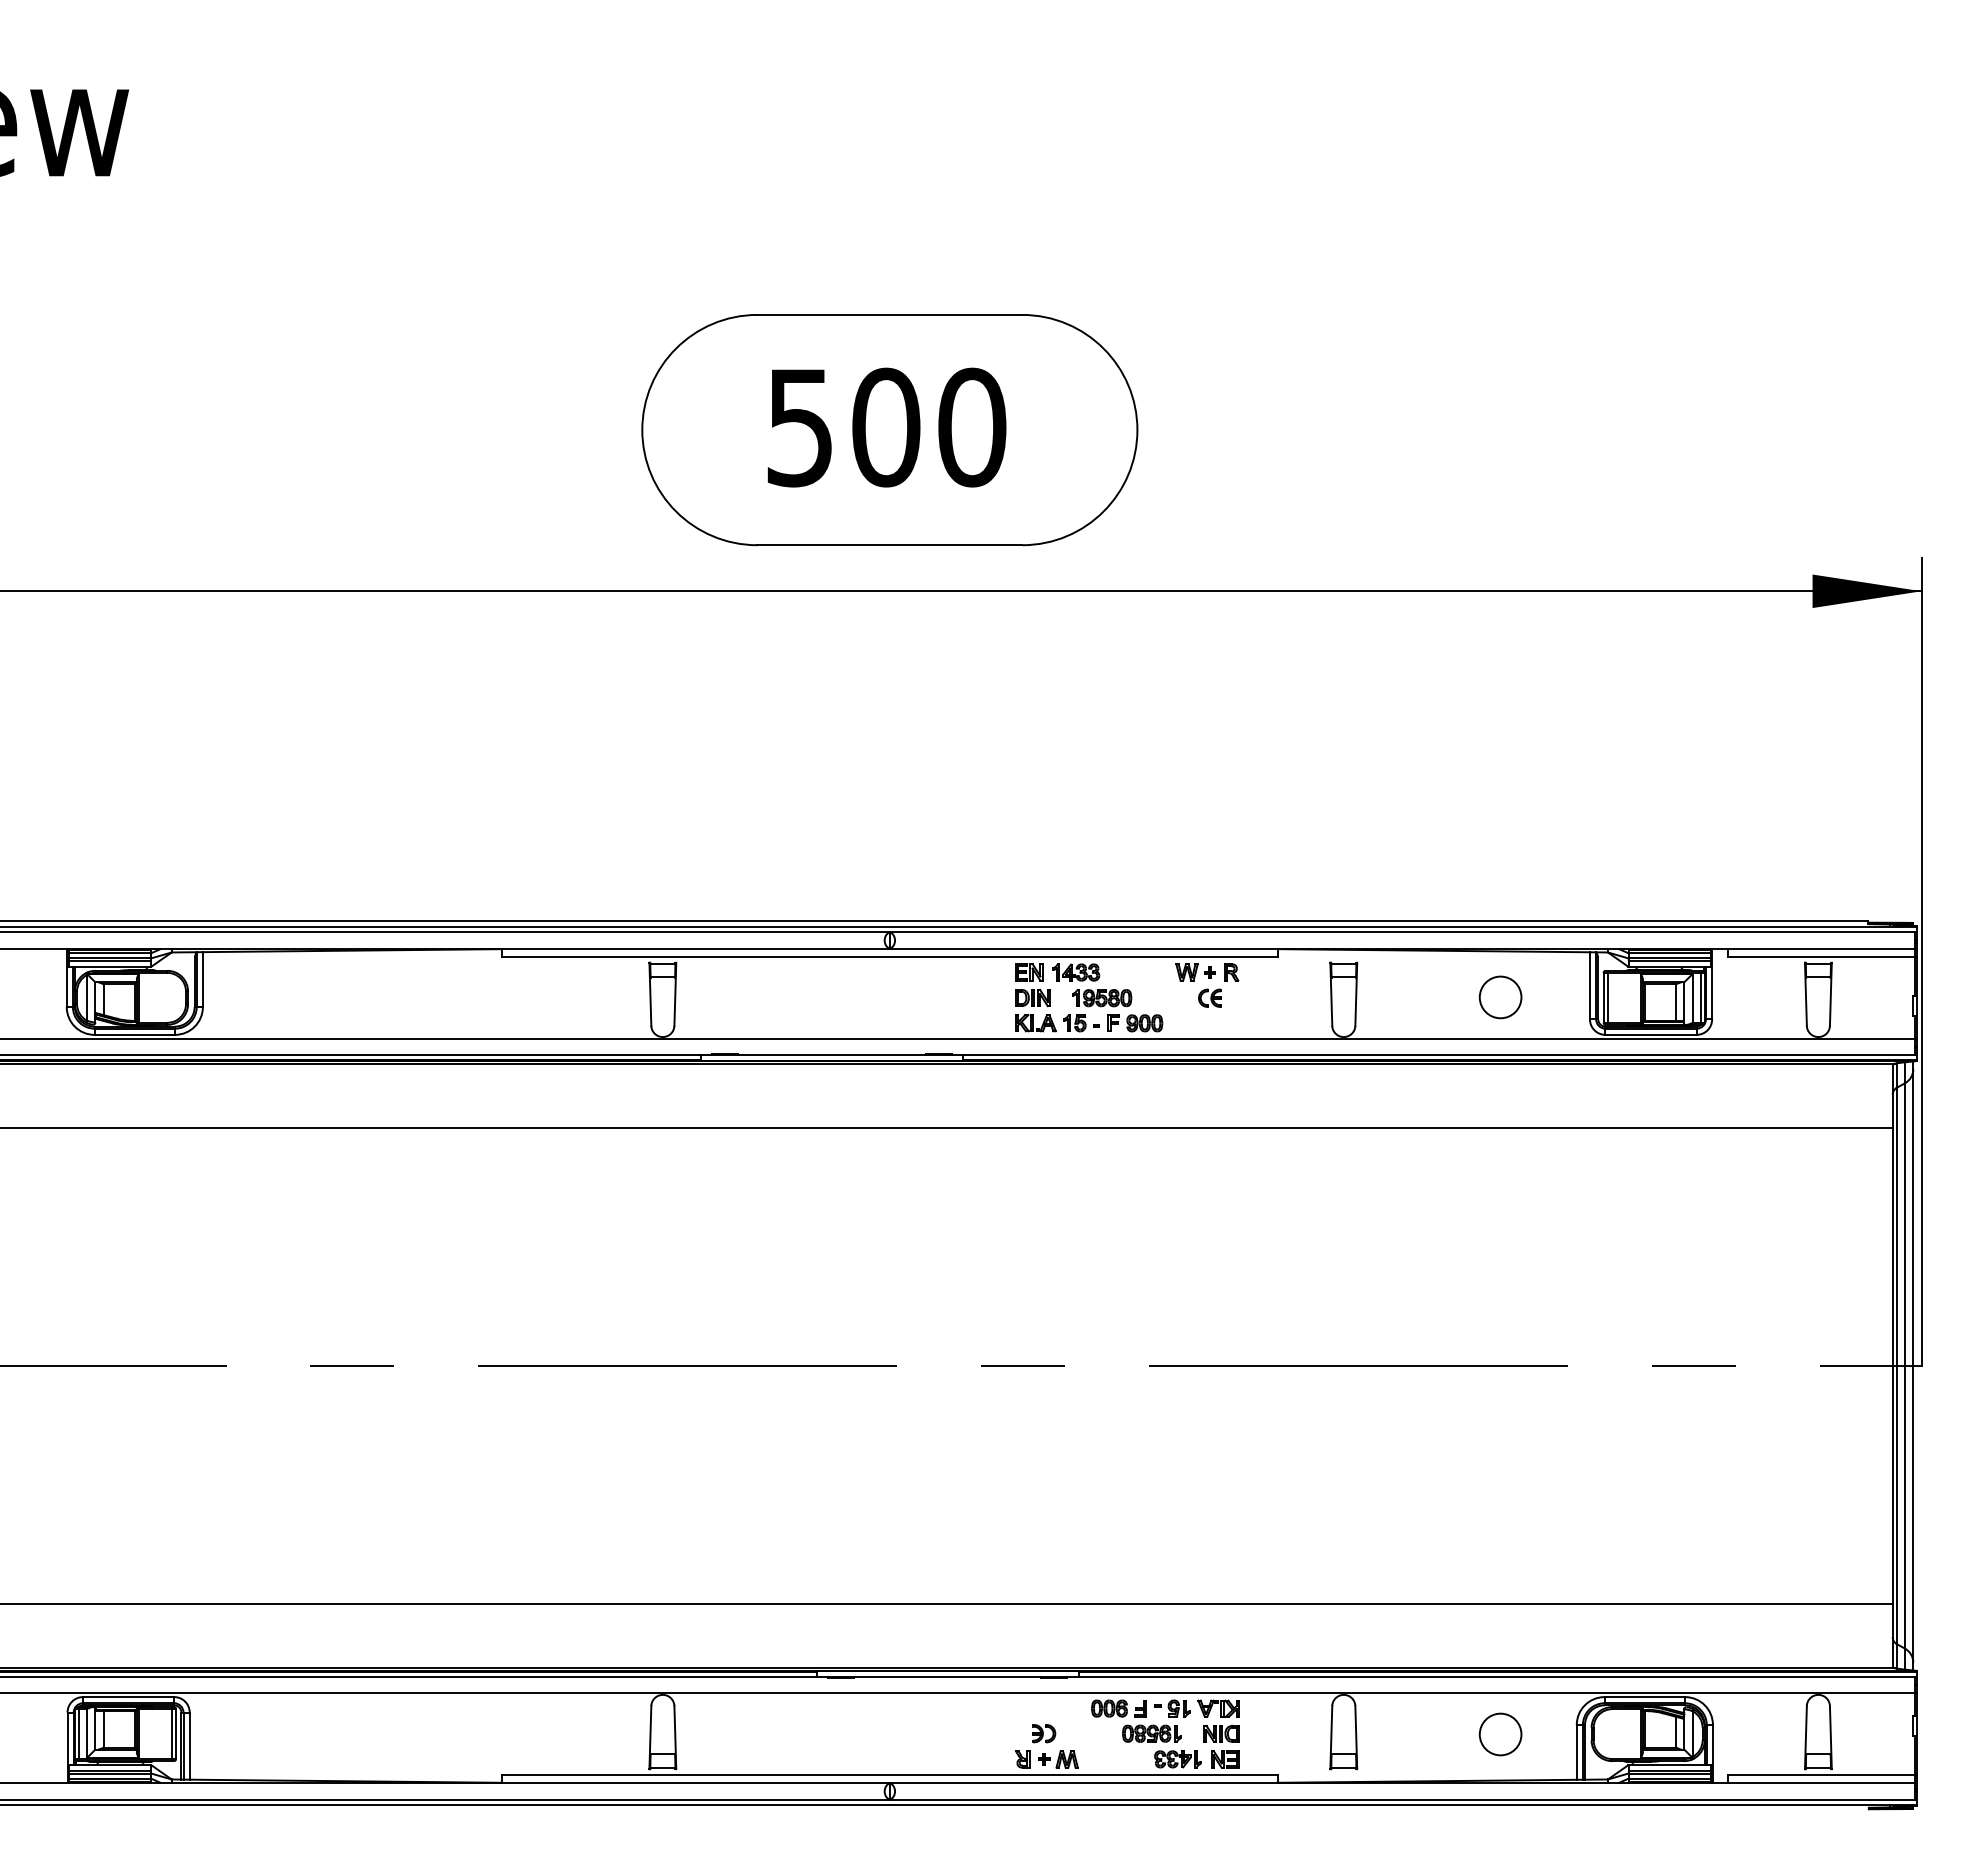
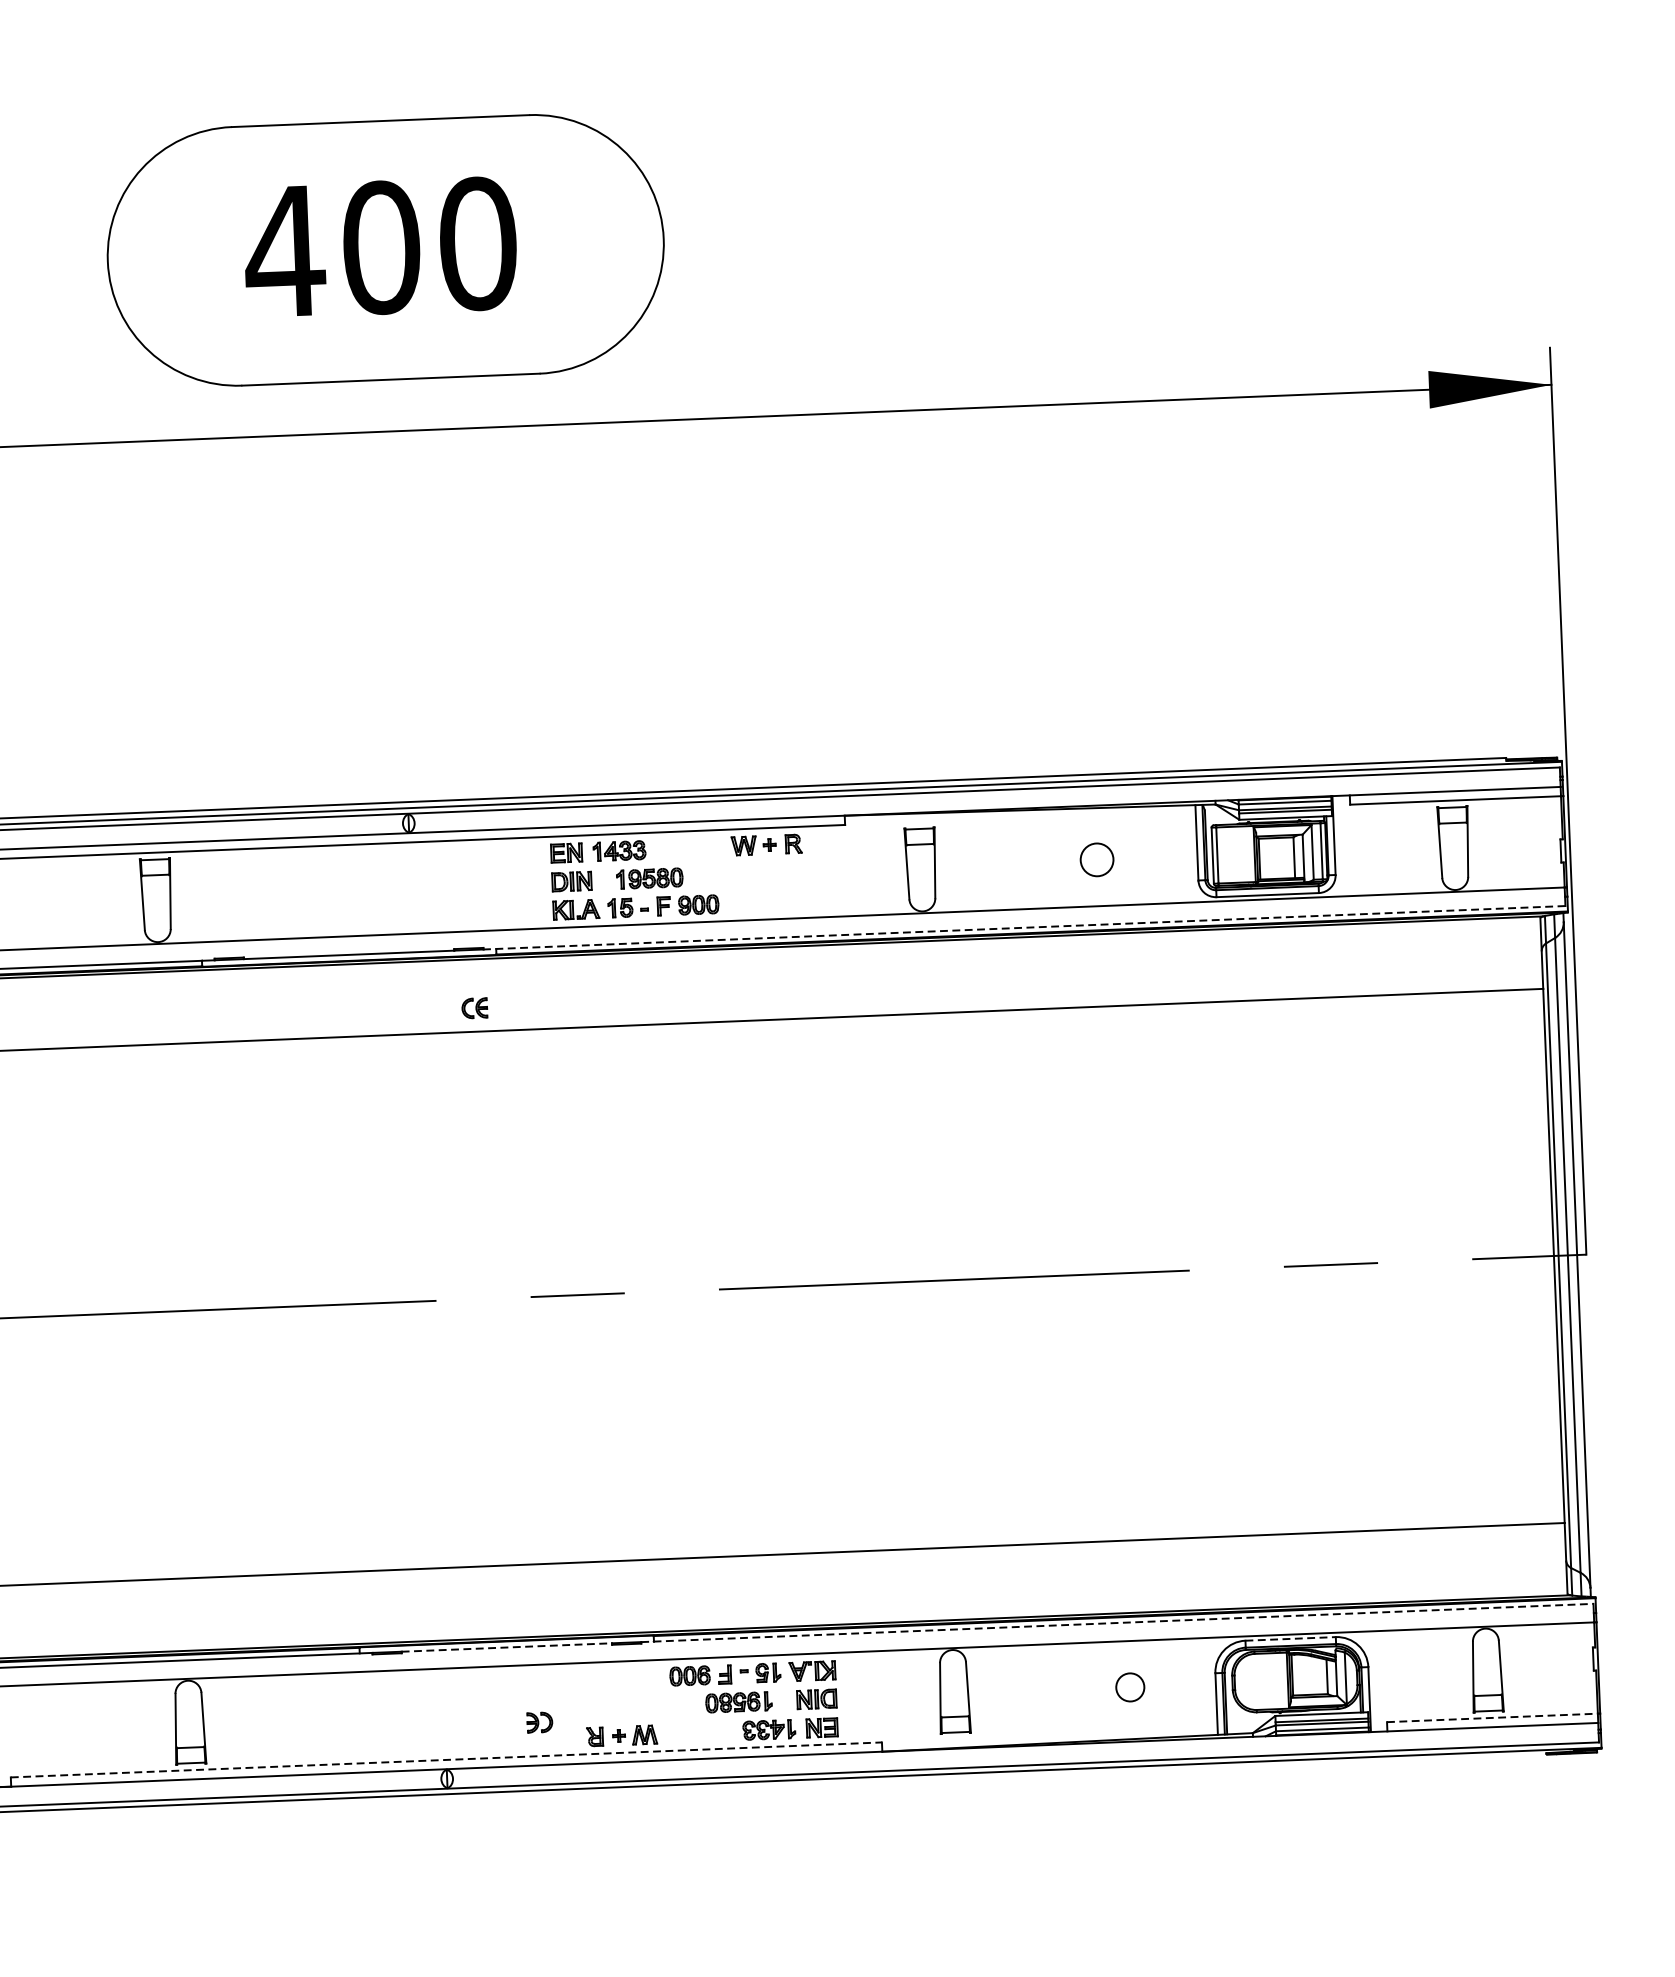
text: (799, 428) -> (284, 252), 500 -> 400
part: (1209, 997) -> (474, 1007), moved
circle: (1500, 997) -> (1097, 859), size x0.7
line: (1433, 1055) -> (1024, 928), solid -> dashed
line: (947, 1676) -> (506, 1647), solid -> dashed
line: (1491, 1676) -> (1117, 1622), solid -> dashed
line: (1645, 1697) -> (1291, 1639), solid -> dashed
part: (1044, 1733) -> (540, 1722), moved
circle: (1500, 1734) -> (1130, 1687), size x0.6
line: (889, 1774) -> (446, 1759), solid -> dashed
line: (1821, 1774) -> (1492, 1717), solid -> dashed

